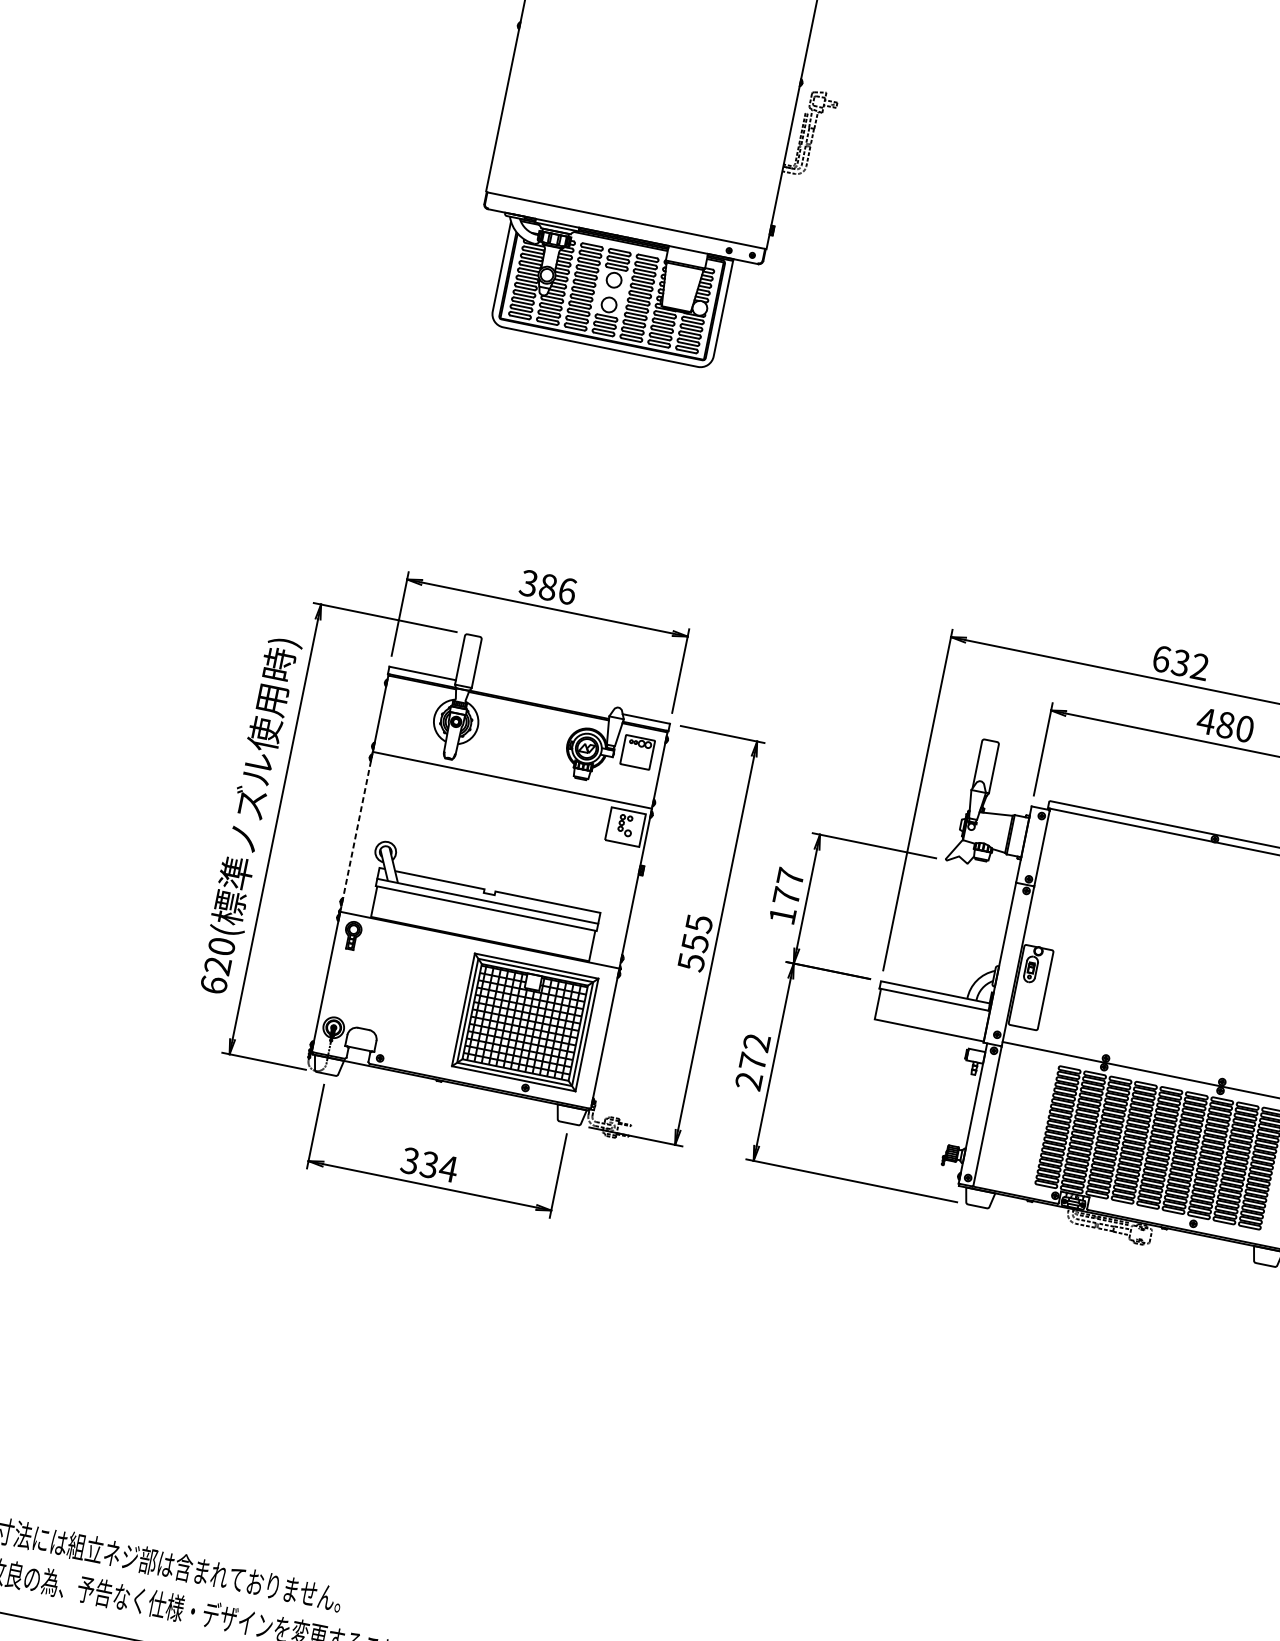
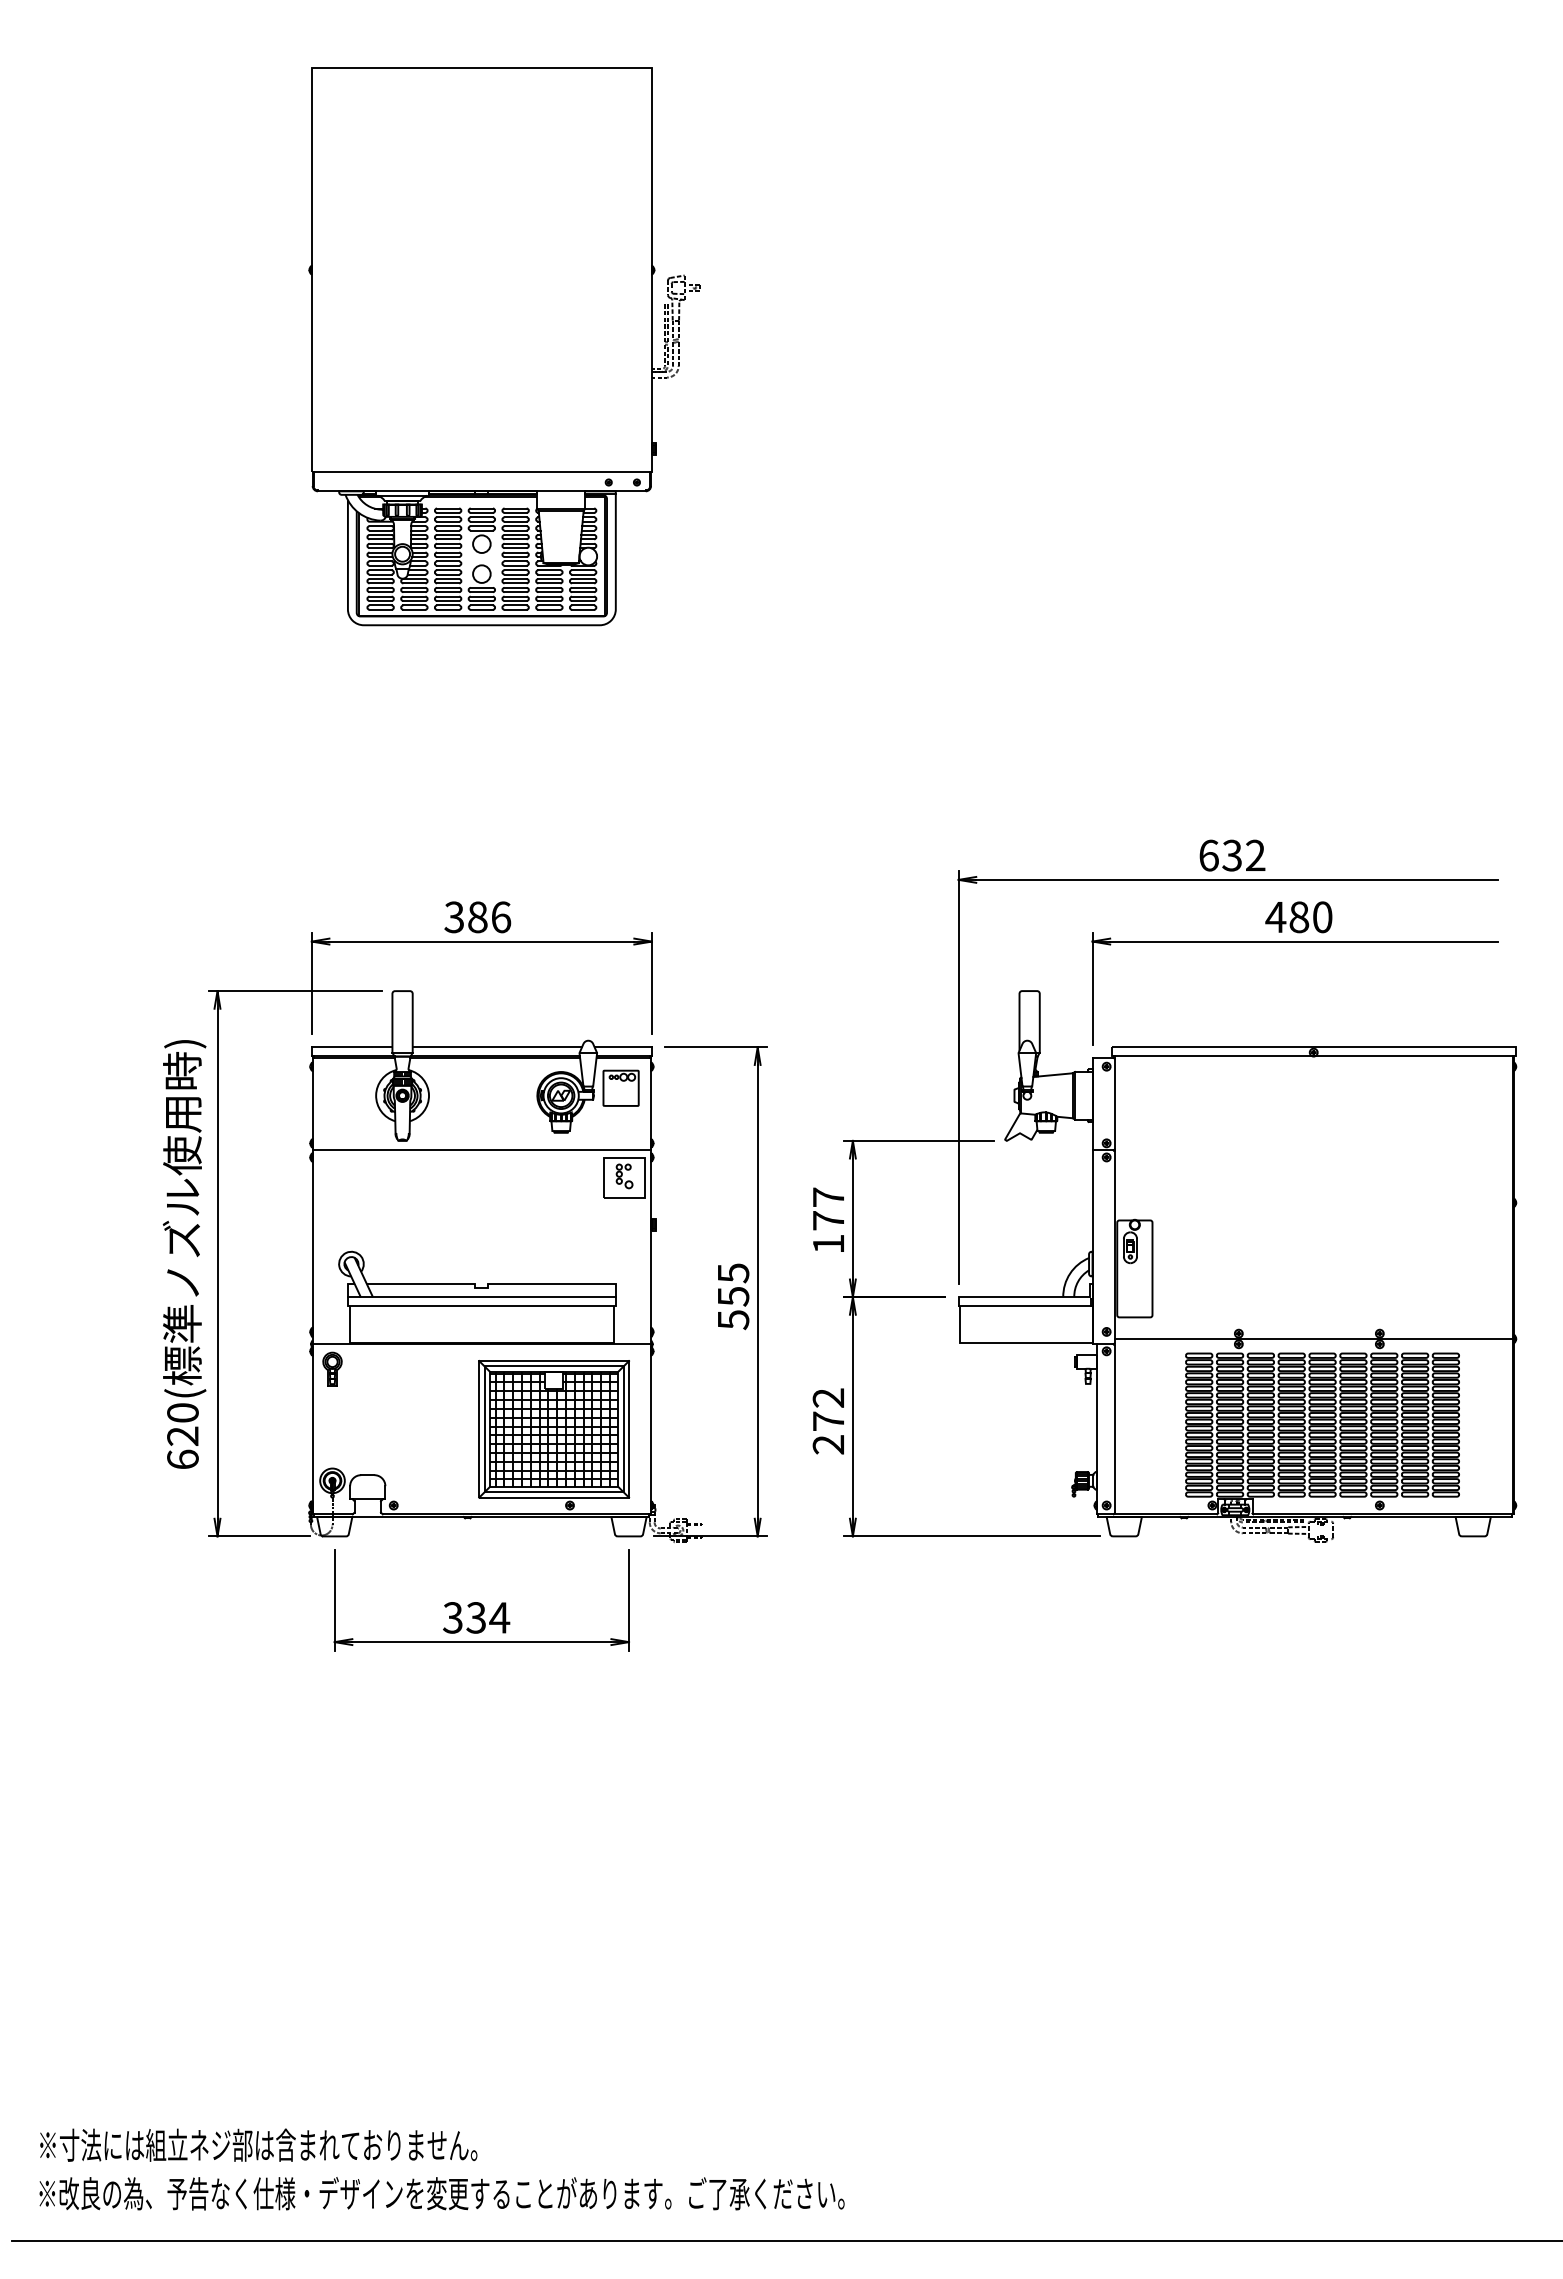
line: (541, 697) -> (496, 1047), added
hatch: (458, 710) -> (402, 1081), added
line: (356, 831) -> (312, 1247), dashed -> solid

